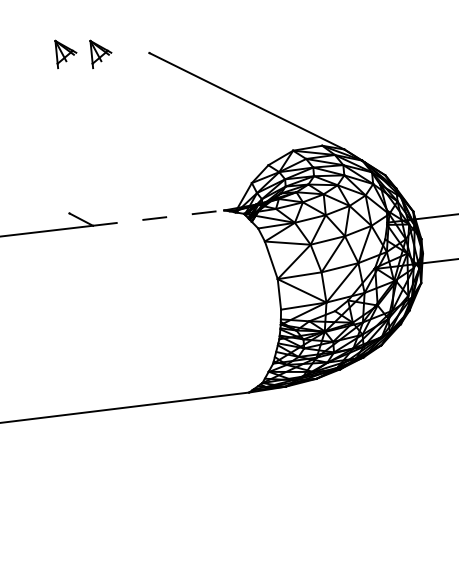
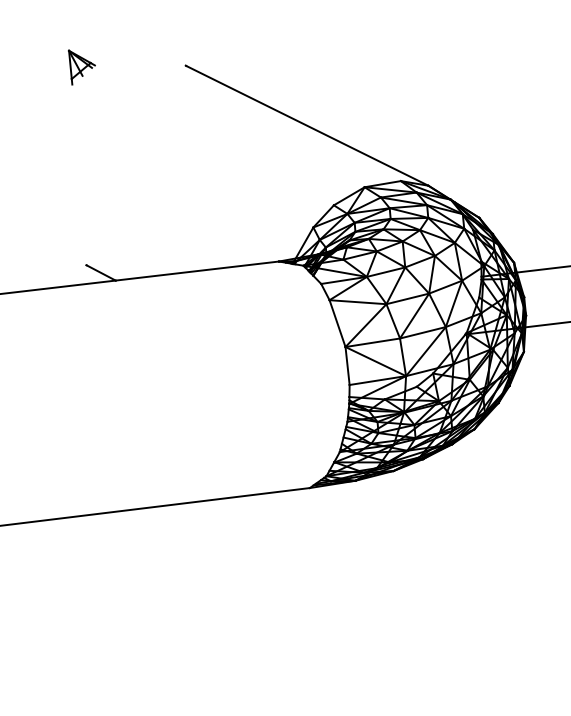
part: (100, 54) -> (125, 67), removed
line: (159, 218) -> (198, 271), dashed -> solid

